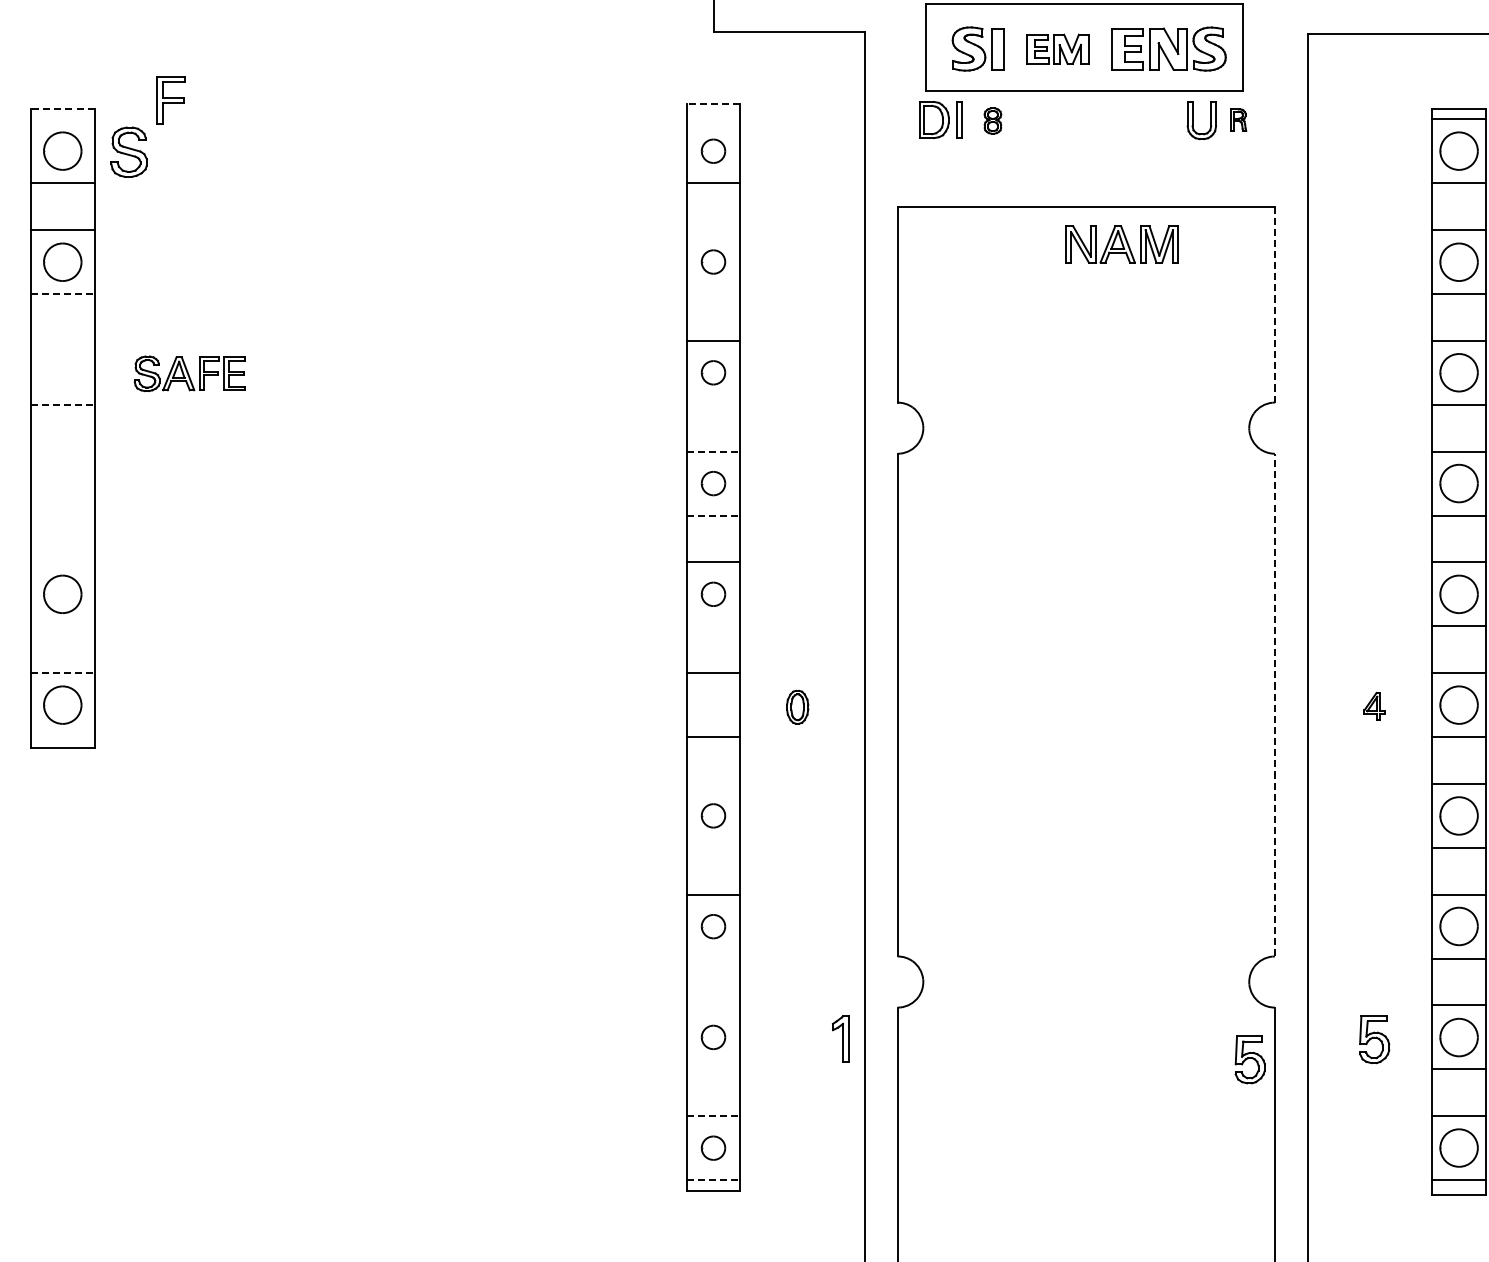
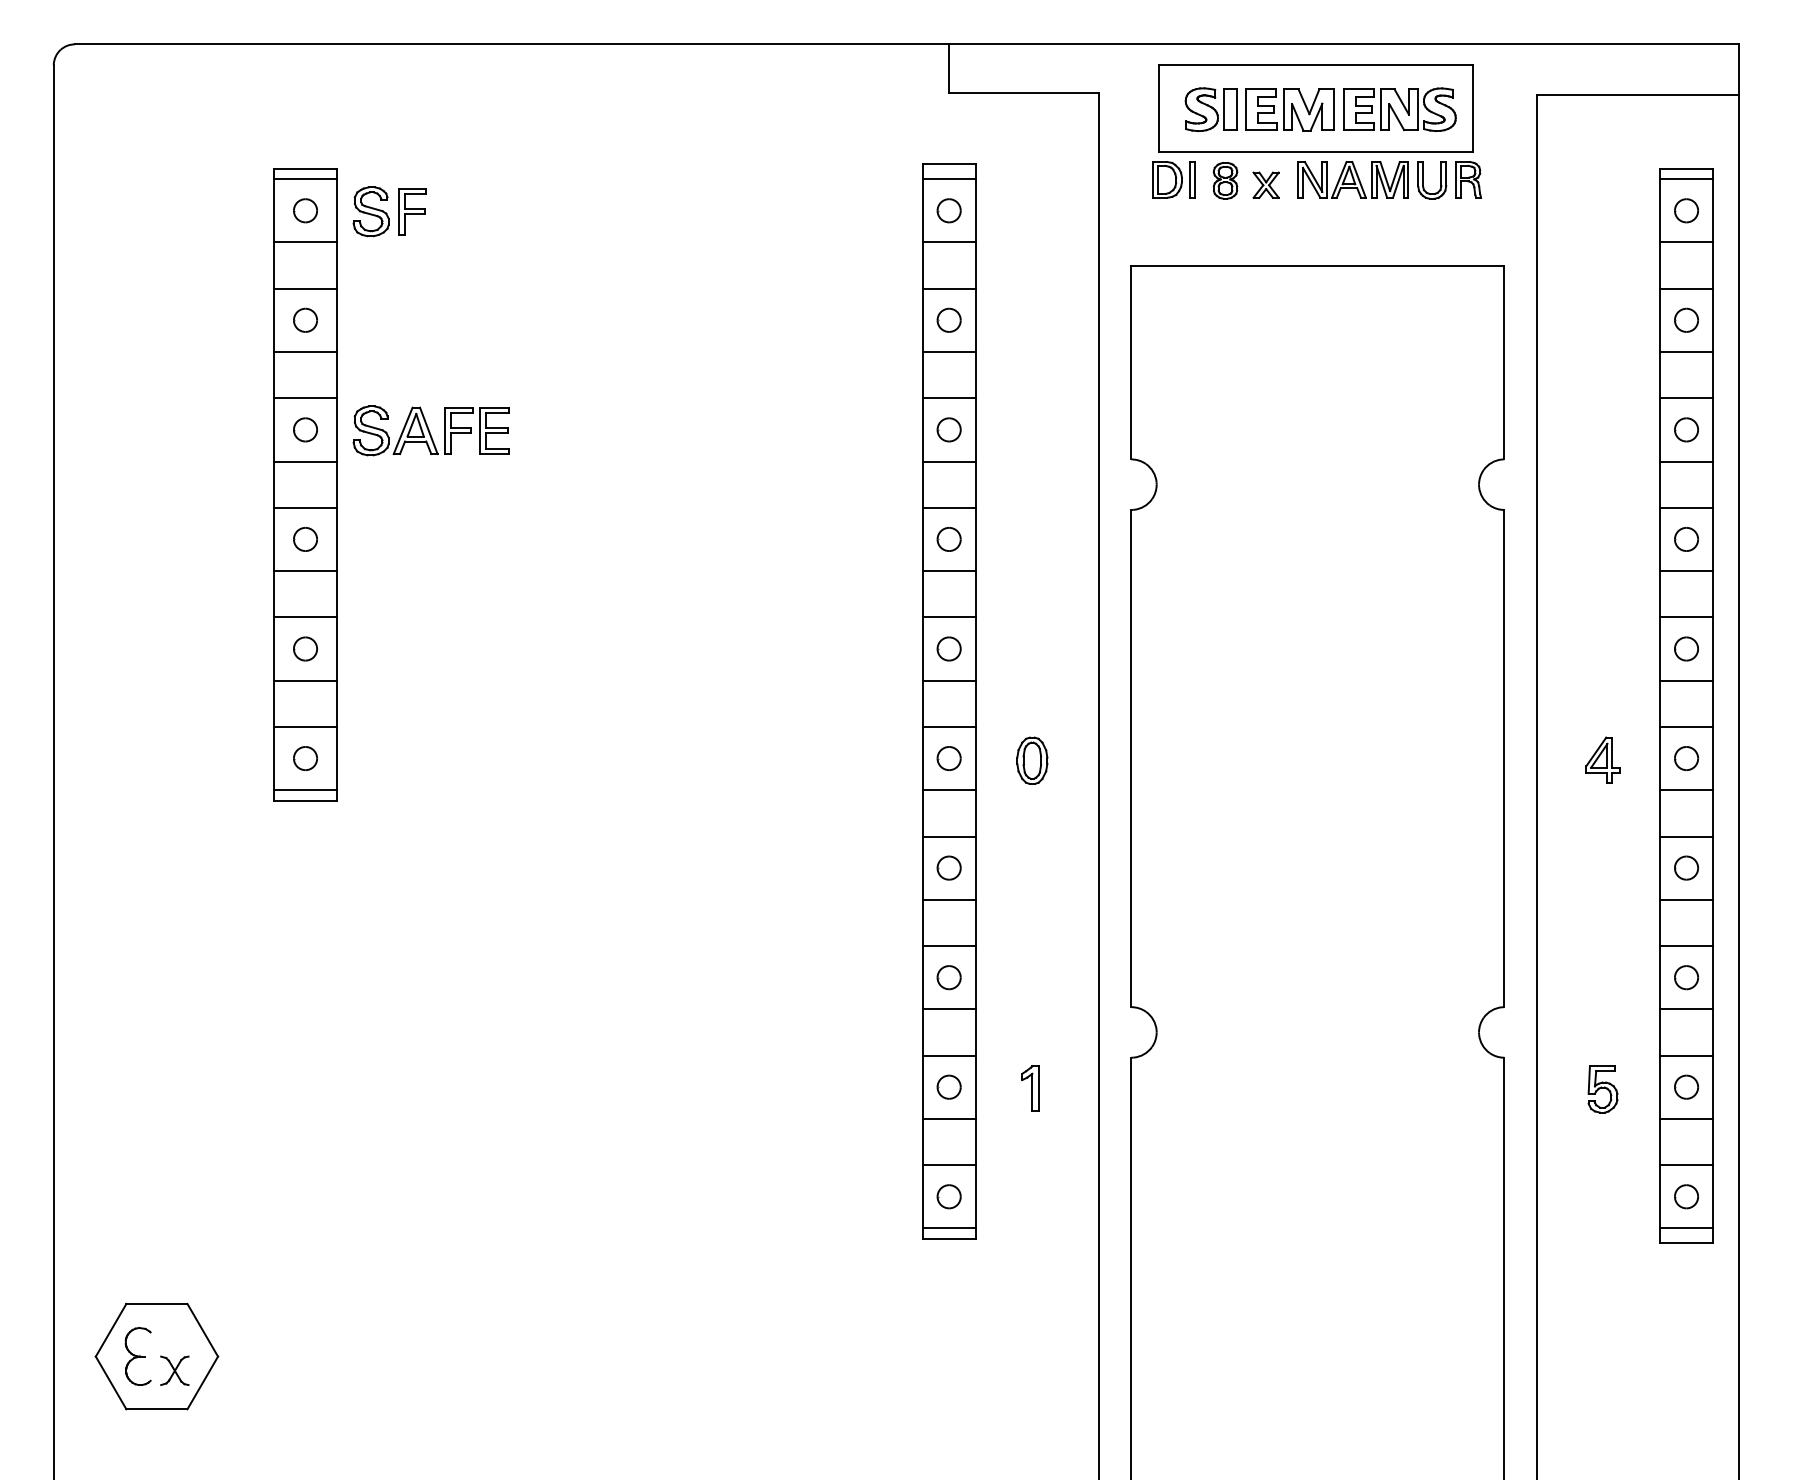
part: (1057, 48) -> (1289, 109), size x1.43
part: (170, 100) -> (412, 211), moved
line: (712, 104) -> (948, 164), dashed -> solid
line: (62, 108) -> (305, 168), dashed -> solid
line: (62, 119) -> (305, 179), added
line: (712, 119) -> (948, 179), added
part: (1238, 119) -> (1468, 179), size x1.67
part: (992, 120) -> (1225, 180), size x1.43
part: (1033, 124) -> (1265, 184), added
part: (62, 150) -> (305, 210), size x0.62
part: (1459, 150) -> (1686, 210), size x0.62
line: (712, 229) -> (948, 288), added
part: (1121, 243) -> (1352, 179), moved
part: (62, 261) -> (305, 319), size x0.62
part: (1459, 261) -> (1686, 319), size x0.62
line: (62, 293) -> (305, 351), dashed -> solid
line: (712, 293) -> (948, 351), added
line: (1275, 304) -> (1504, 362), dashed -> solid
line: (62, 341) -> (305, 398), added
part: (62, 372) -> (305, 429), added
part: (1459, 372) -> (1686, 429), size x0.62
part: (189, 373) -> (430, 430), size x1.43
line: (62, 404) -> (305, 461), dashed -> solid
line: (712, 404) -> (948, 461), added
line: (62, 451) -> (305, 507), added
line: (713, 451) -> (949, 507), dashed -> solid
part: (62, 483) -> (305, 539), added
part: (1459, 483) -> (1686, 539), size x0.62
line: (62, 515) -> (305, 571), added
line: (713, 515) -> (949, 571), dashed -> solid
line: (62, 562) -> (305, 617), added
part: (62, 593) -> (305, 648), size x0.62
part: (1459, 593) -> (1686, 648), size x0.62
line: (62, 626) -> (305, 680), added
line: (712, 626) -> (948, 680), added
line: (62, 672) -> (305, 726), dashed -> solid
part: (62, 705) -> (305, 758), size x0.62
part: (712, 705) -> (948, 758), added
line: (1275, 705) -> (1504, 758), dashed -> solid
part: (1459, 705) -> (1686, 758), size x0.62
part: (1374, 706) -> (1602, 759), size x1.67
part: (797, 707) -> (1032, 760), size x1.43
line: (62, 737) -> (305, 790), added
line: (712, 783) -> (948, 836), added
part: (1459, 815) -> (1686, 867), size x0.62
line: (712, 847) -> (948, 899), added
part: (1459, 926) -> (1686, 977), size x0.62
line: (712, 958) -> (948, 1009), added
line: (712, 1005) -> (948, 1055), added
part: (1459, 1036) -> (1686, 1086), size x0.62
part: (841, 1038) -> (1030, 1088), moved
part: (1249, 1059) -> (1479, 1109), removed
line: (712, 1069) -> (948, 1118), added
line: (713, 1116) -> (949, 1165), dashed -> solid
part: (1459, 1147) -> (1686, 1196), size x0.62
line: (713, 1180) -> (949, 1228), dashed -> solid

